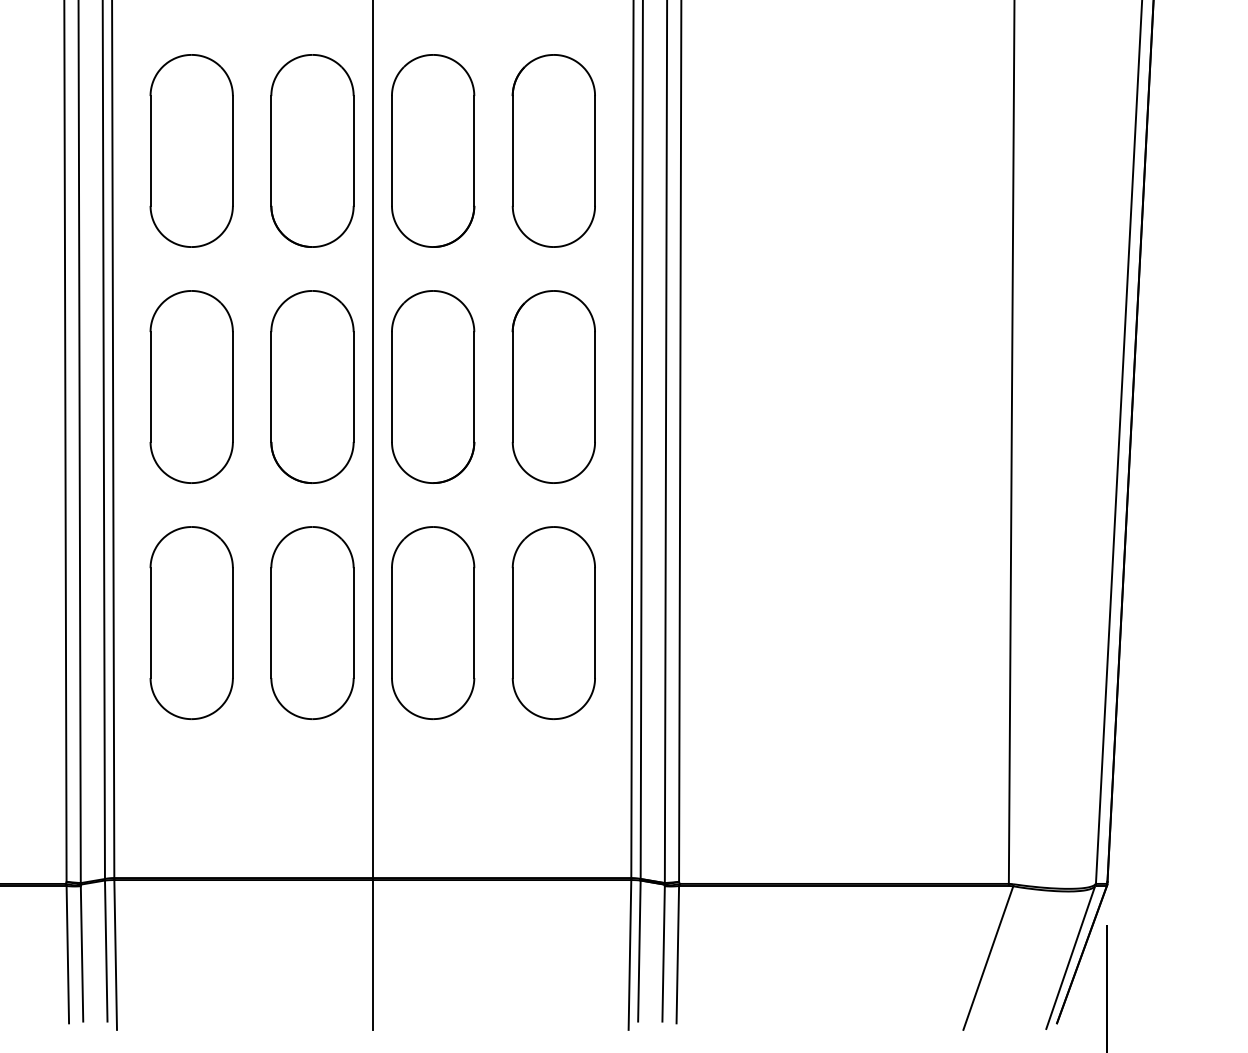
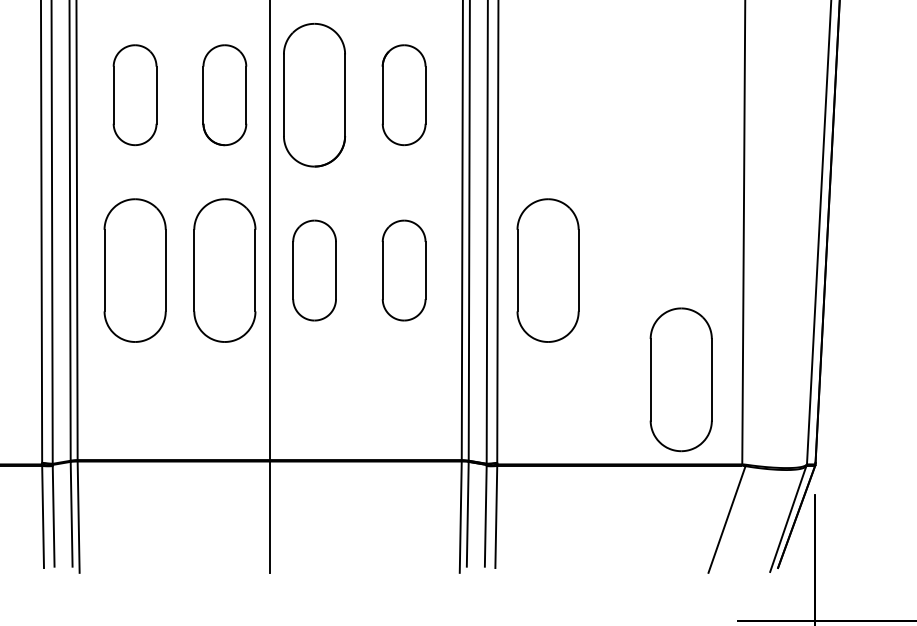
part: (191, 386) -> (134, 94), size x0.7
part: (312, 386) -> (224, 94), size x0.7
part: (553, 386) -> (403, 94), size x0.7
part: (433, 622) -> (314, 270), size x0.7
part: (553, 622) -> (403, 270), size x0.7
part: (747, 622) -> (548, 270), added
part: (926, 769) -> (681, 379), added

